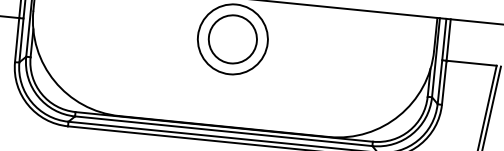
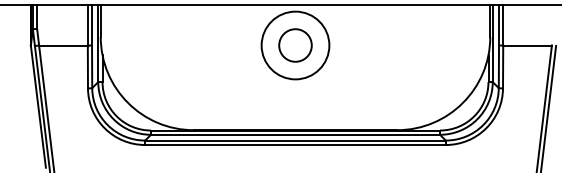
circle: (232, 39) -> (295, 45), size x0.7

